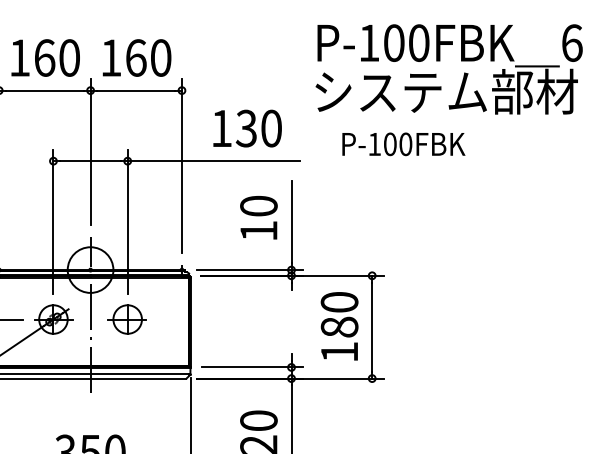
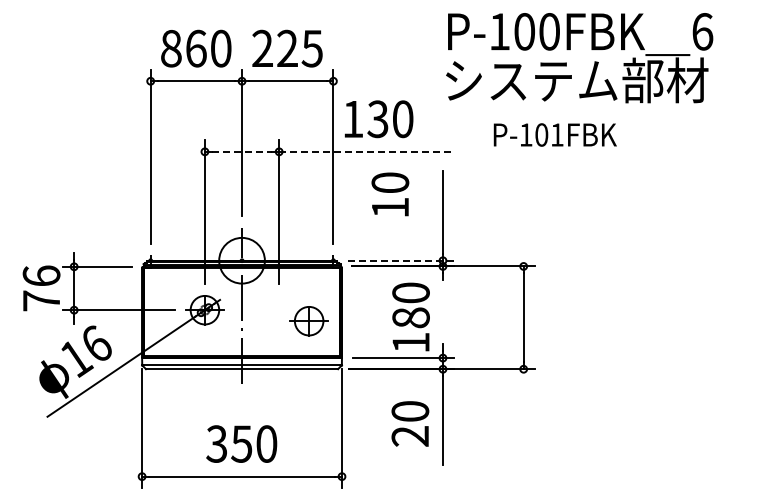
text: (20, 57) -> (171, 48), 160 -> 860
text: (136, 57) -> (287, 48), 160 -> 225
text: (449, 69) -> (579, 58), moved
text: (247, 128) -> (378, 119), moved
text: (406, 143) -> (557, 134), P-100FBK -> P-101FBK
line: (91, 160) -> (242, 151), solid -> dashed
line: (214, 160) -> (365, 151), solid -> dashed
text: (259, 217) -> (390, 194), moved
line: (250, 269) -> (401, 260), solid -> dashed
part: (127, 319) -> (308, 321), moved
text: (339, 325) -> (410, 316), moved

